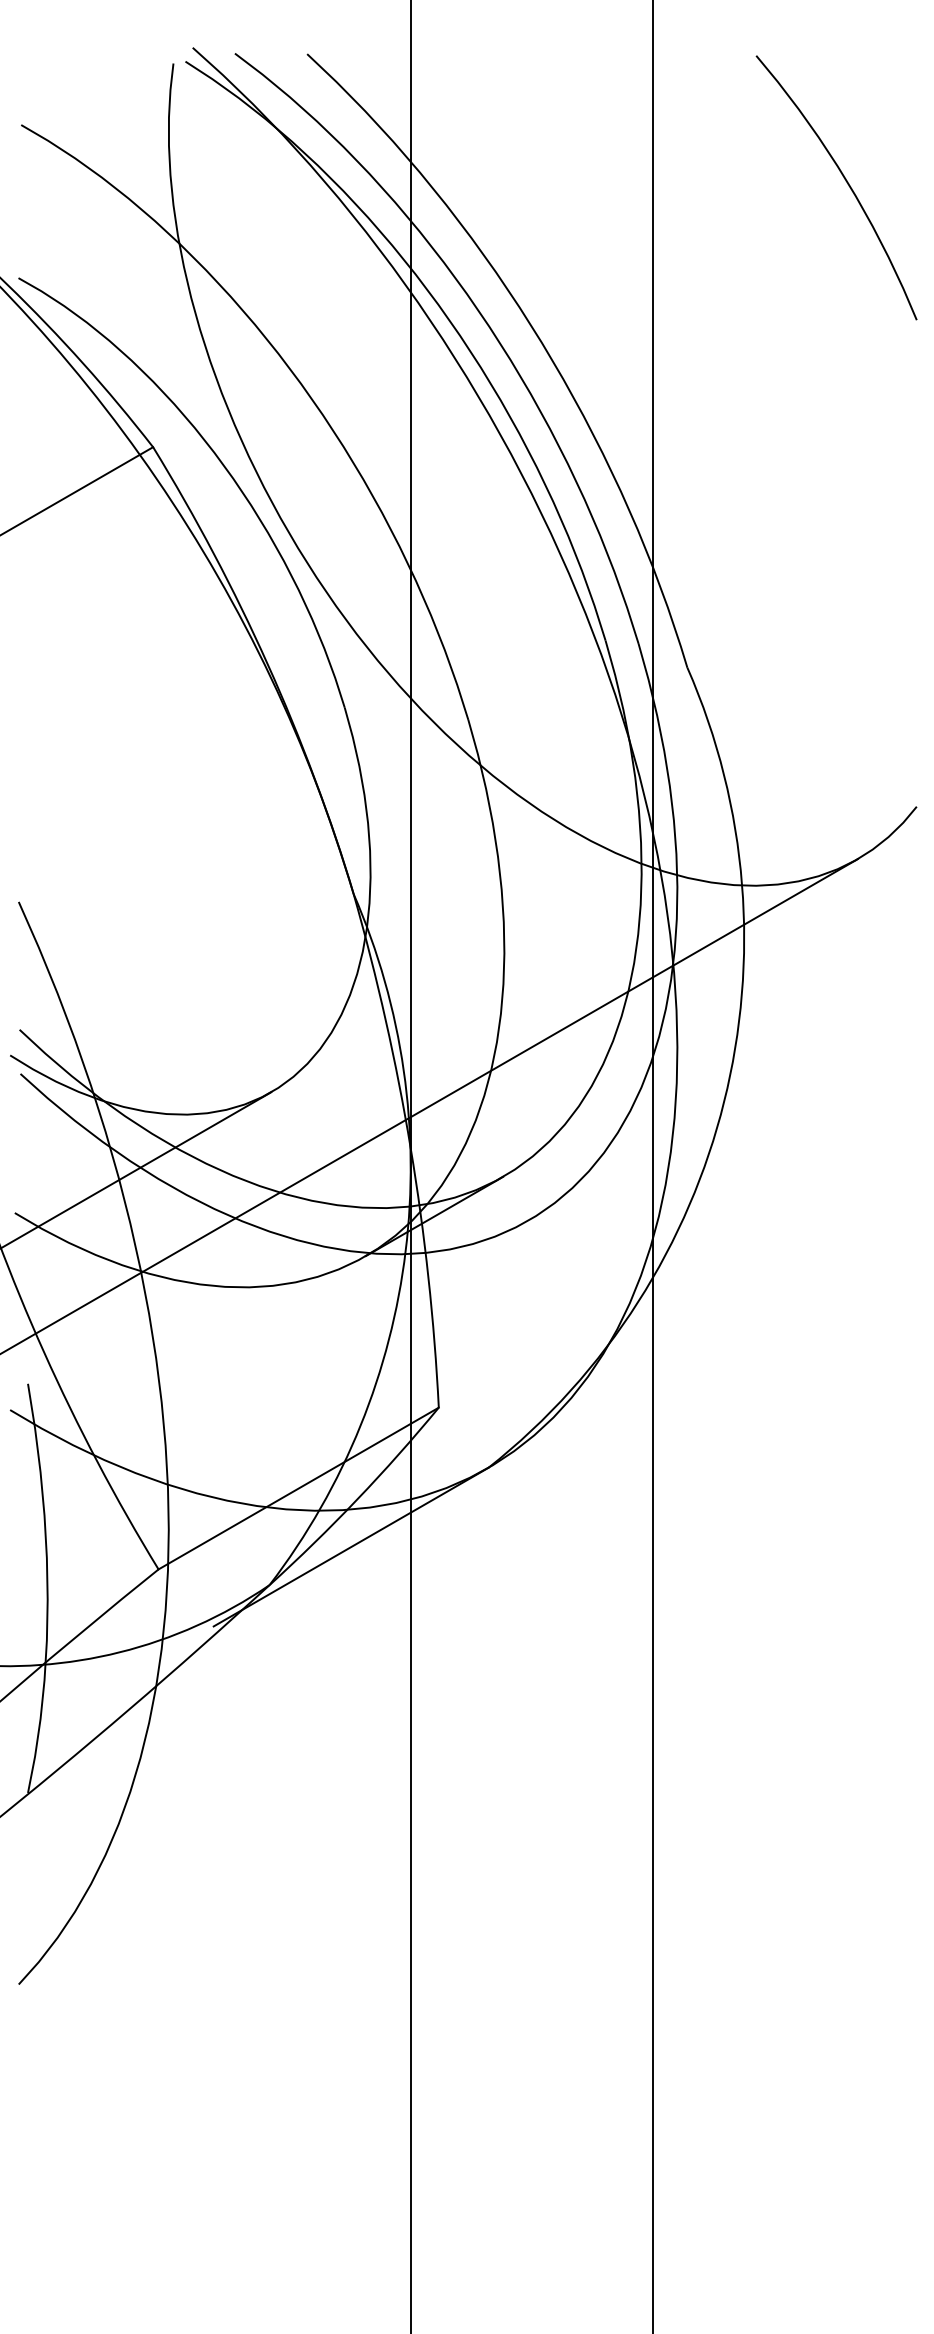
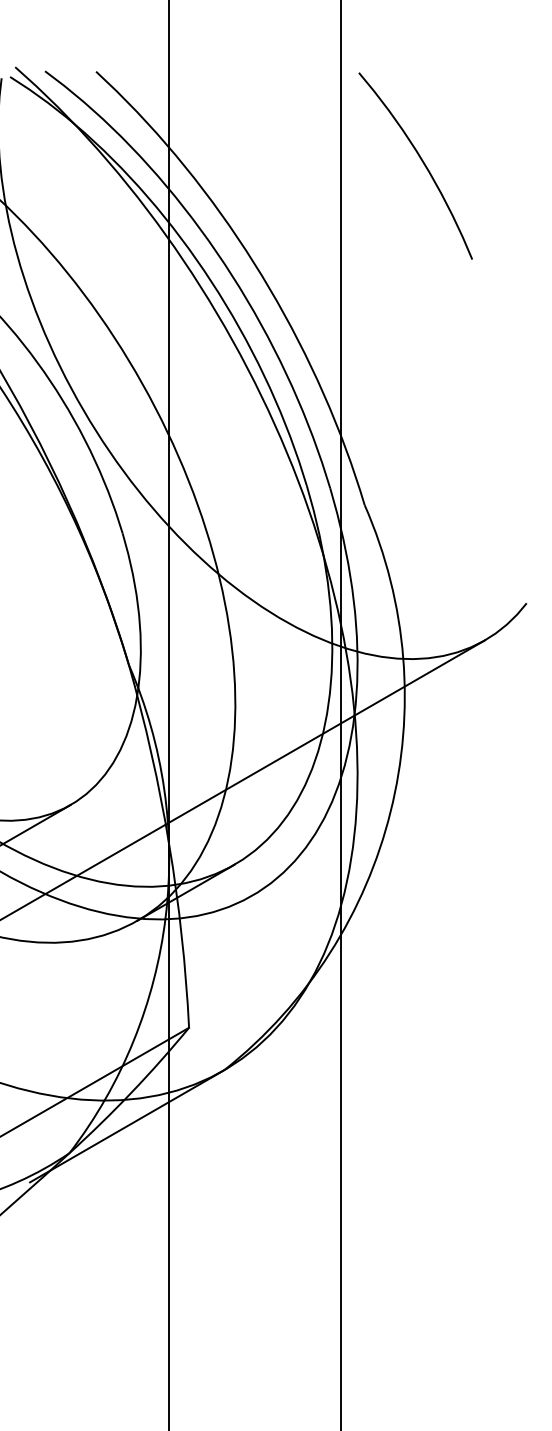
curve: (845, 181) -> (421, 161), moved

